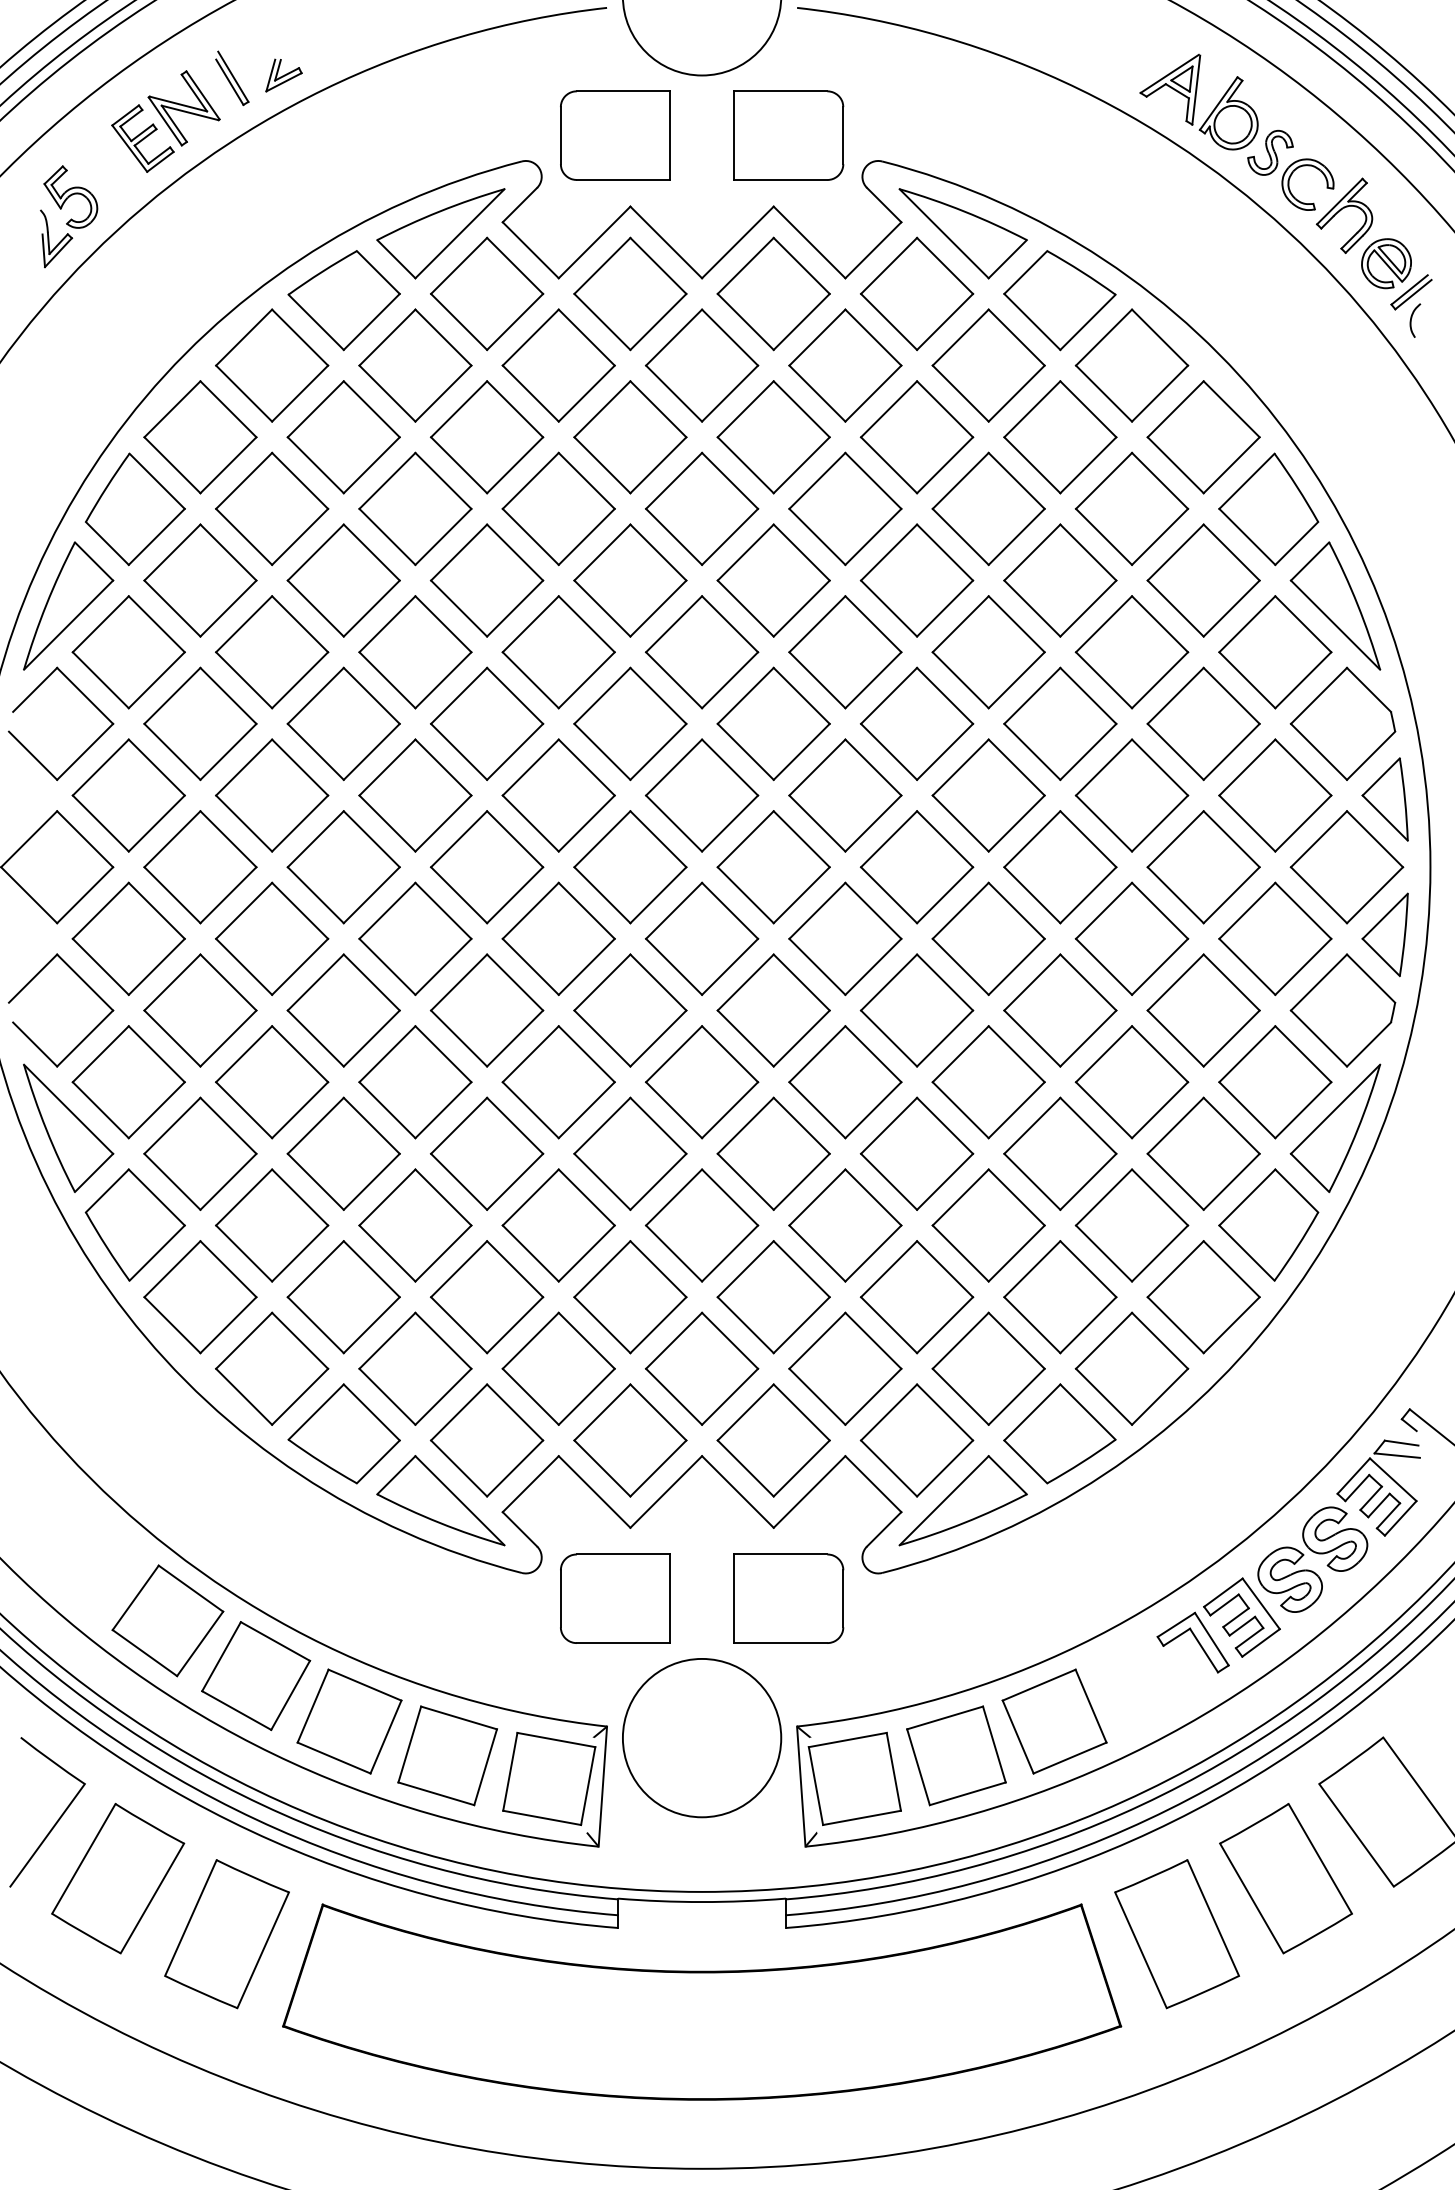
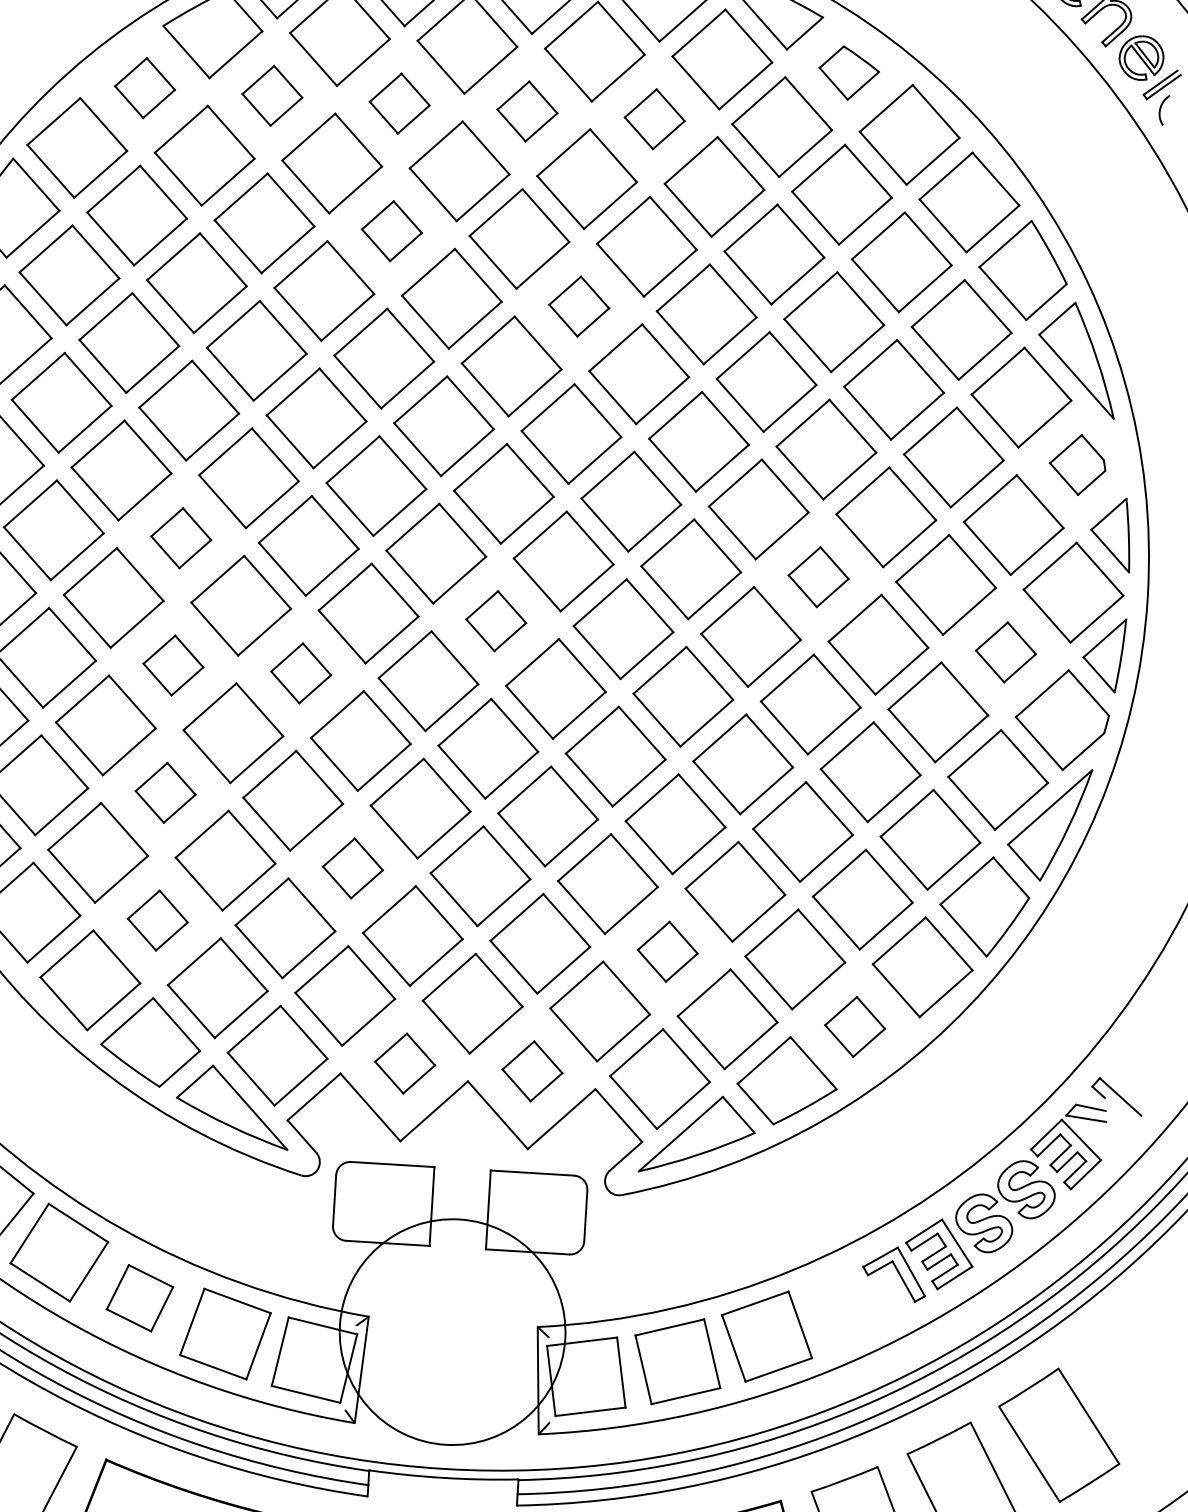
part: (1059, 300) -> (848, 73), size x0.6
part: (272, 365) -> (145, 88), size x0.6
part: (415, 365) -> (272, 95), size x0.6
part: (558, 365) -> (399, 103), size x0.6
part: (702, 365) -> (527, 111), size x0.6
part: (845, 365) -> (654, 119), size x0.6
part: (558, 508) -> (391, 230), size x0.6
part: (773, 580) -> (579, 306), size x0.6
part: (1342, 723) -> (1077, 464), size x0.6
part: (343, 867) -> (181, 538), size x0.6
part: (1060, 867) -> (818, 577), size x0.6
part: (702, 938) -> (496, 621), size x0.6
part: (1275, 938) -> (1006, 652), size x0.6
part: (343, 1010) -> (173, 665), size x0.6
part: (487, 1010) -> (301, 673), size x0.6
part: (343, 1153) -> (165, 792), size x0.6
part: (558, 1225) -> (352, 868), size x0.6
part: (343, 1297) -> (157, 920), size x0.6
part: (916, 1297) -> (667, 951), size x0.6
part: (1131, 1368) -> (854, 1026), size x0.6
part: (630, 1440) -> (405, 1063), size x0.6
part: (773, 1440) -> (532, 1071), size x0.6
part: (349, 1721) -> (139, 1298), size x0.7
circle: (701, 1737) -> (452, 1331), size x1.6

